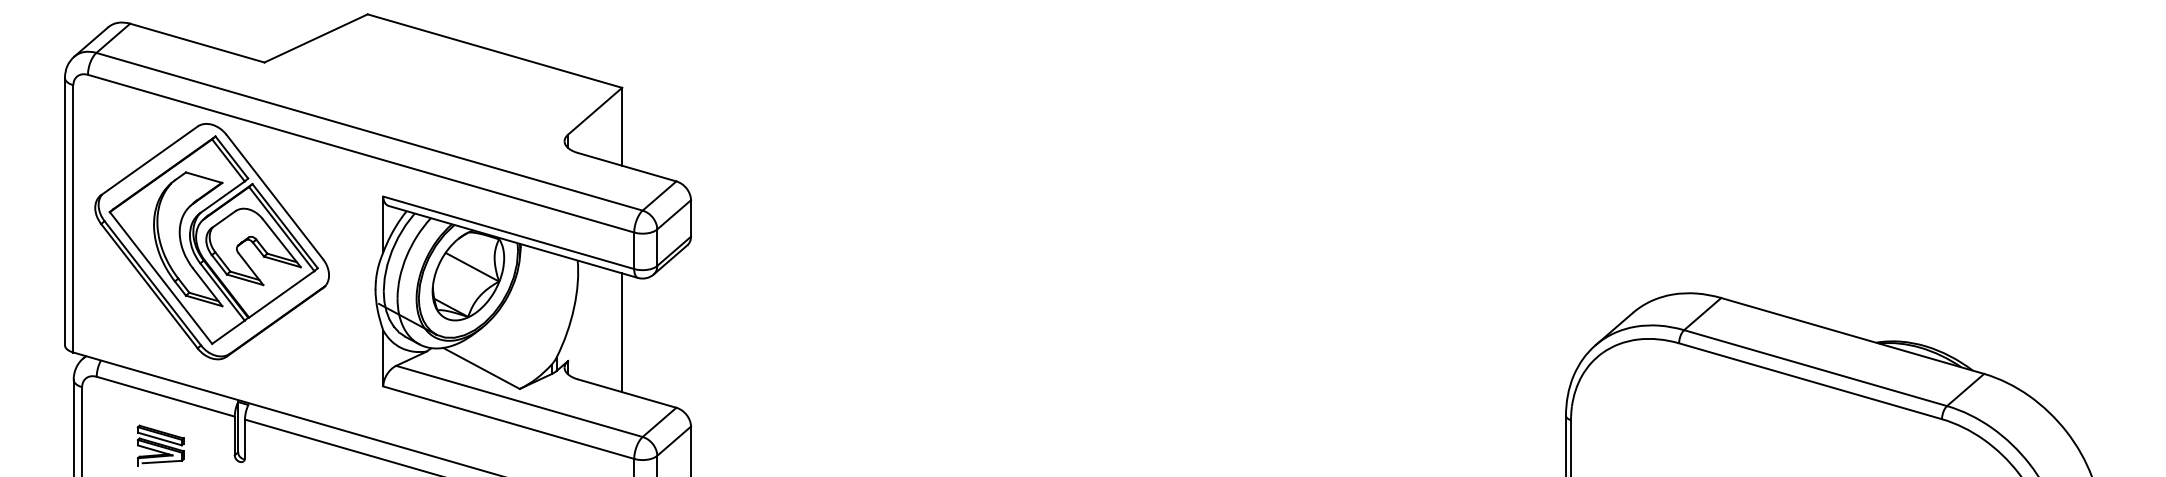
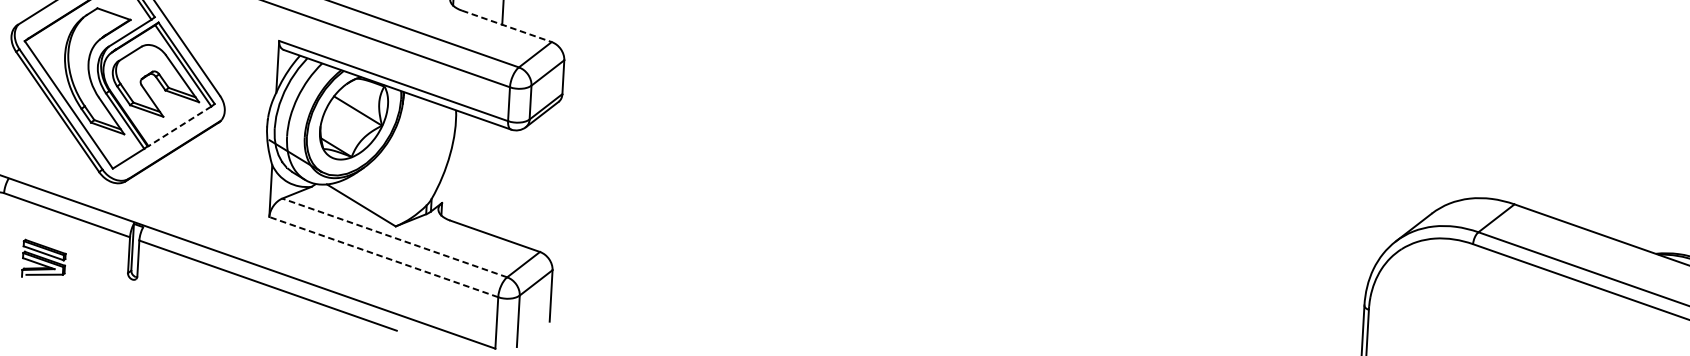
line: (627, 167) -> (507, 26), solid -> dashed
line: (281, 294) -> (179, 126), solid -> dashed
line: (622, 332) -> (493, 179), removed
line: (518, 401) -> (393, 237), solid -> dashed
line: (508, 422) -> (383, 256), solid -> dashed
part: (160, 445) -> (43, 259), moved

